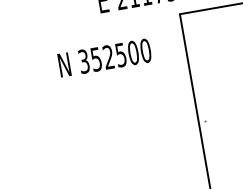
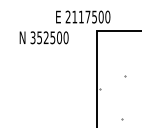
text: (103, 57) -> (43, 37), moved

